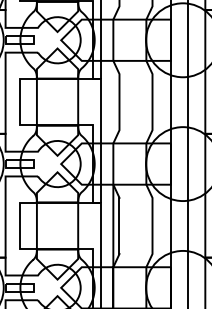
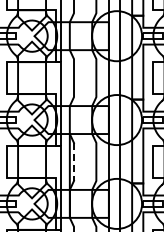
line: (120, 226) -> (74, 162), solid -> dashed

